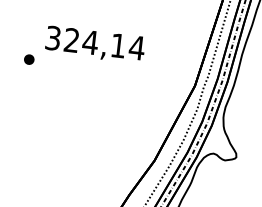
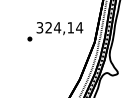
text: (85, 49) -> (55, 31), moved

